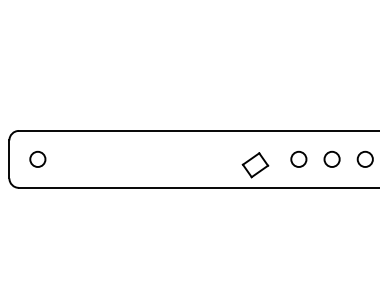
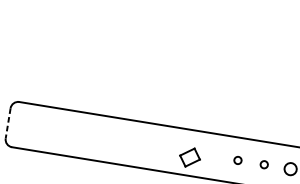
circle: (37, 158) -> (30, 126), removed
circle: (298, 158) -> (237, 159), size x0.6
circle: (331, 158) -> (263, 164), size x0.6
line: (9, 159) -> (8, 123), solid -> dashed
part: (255, 165) -> (190, 157), moved

